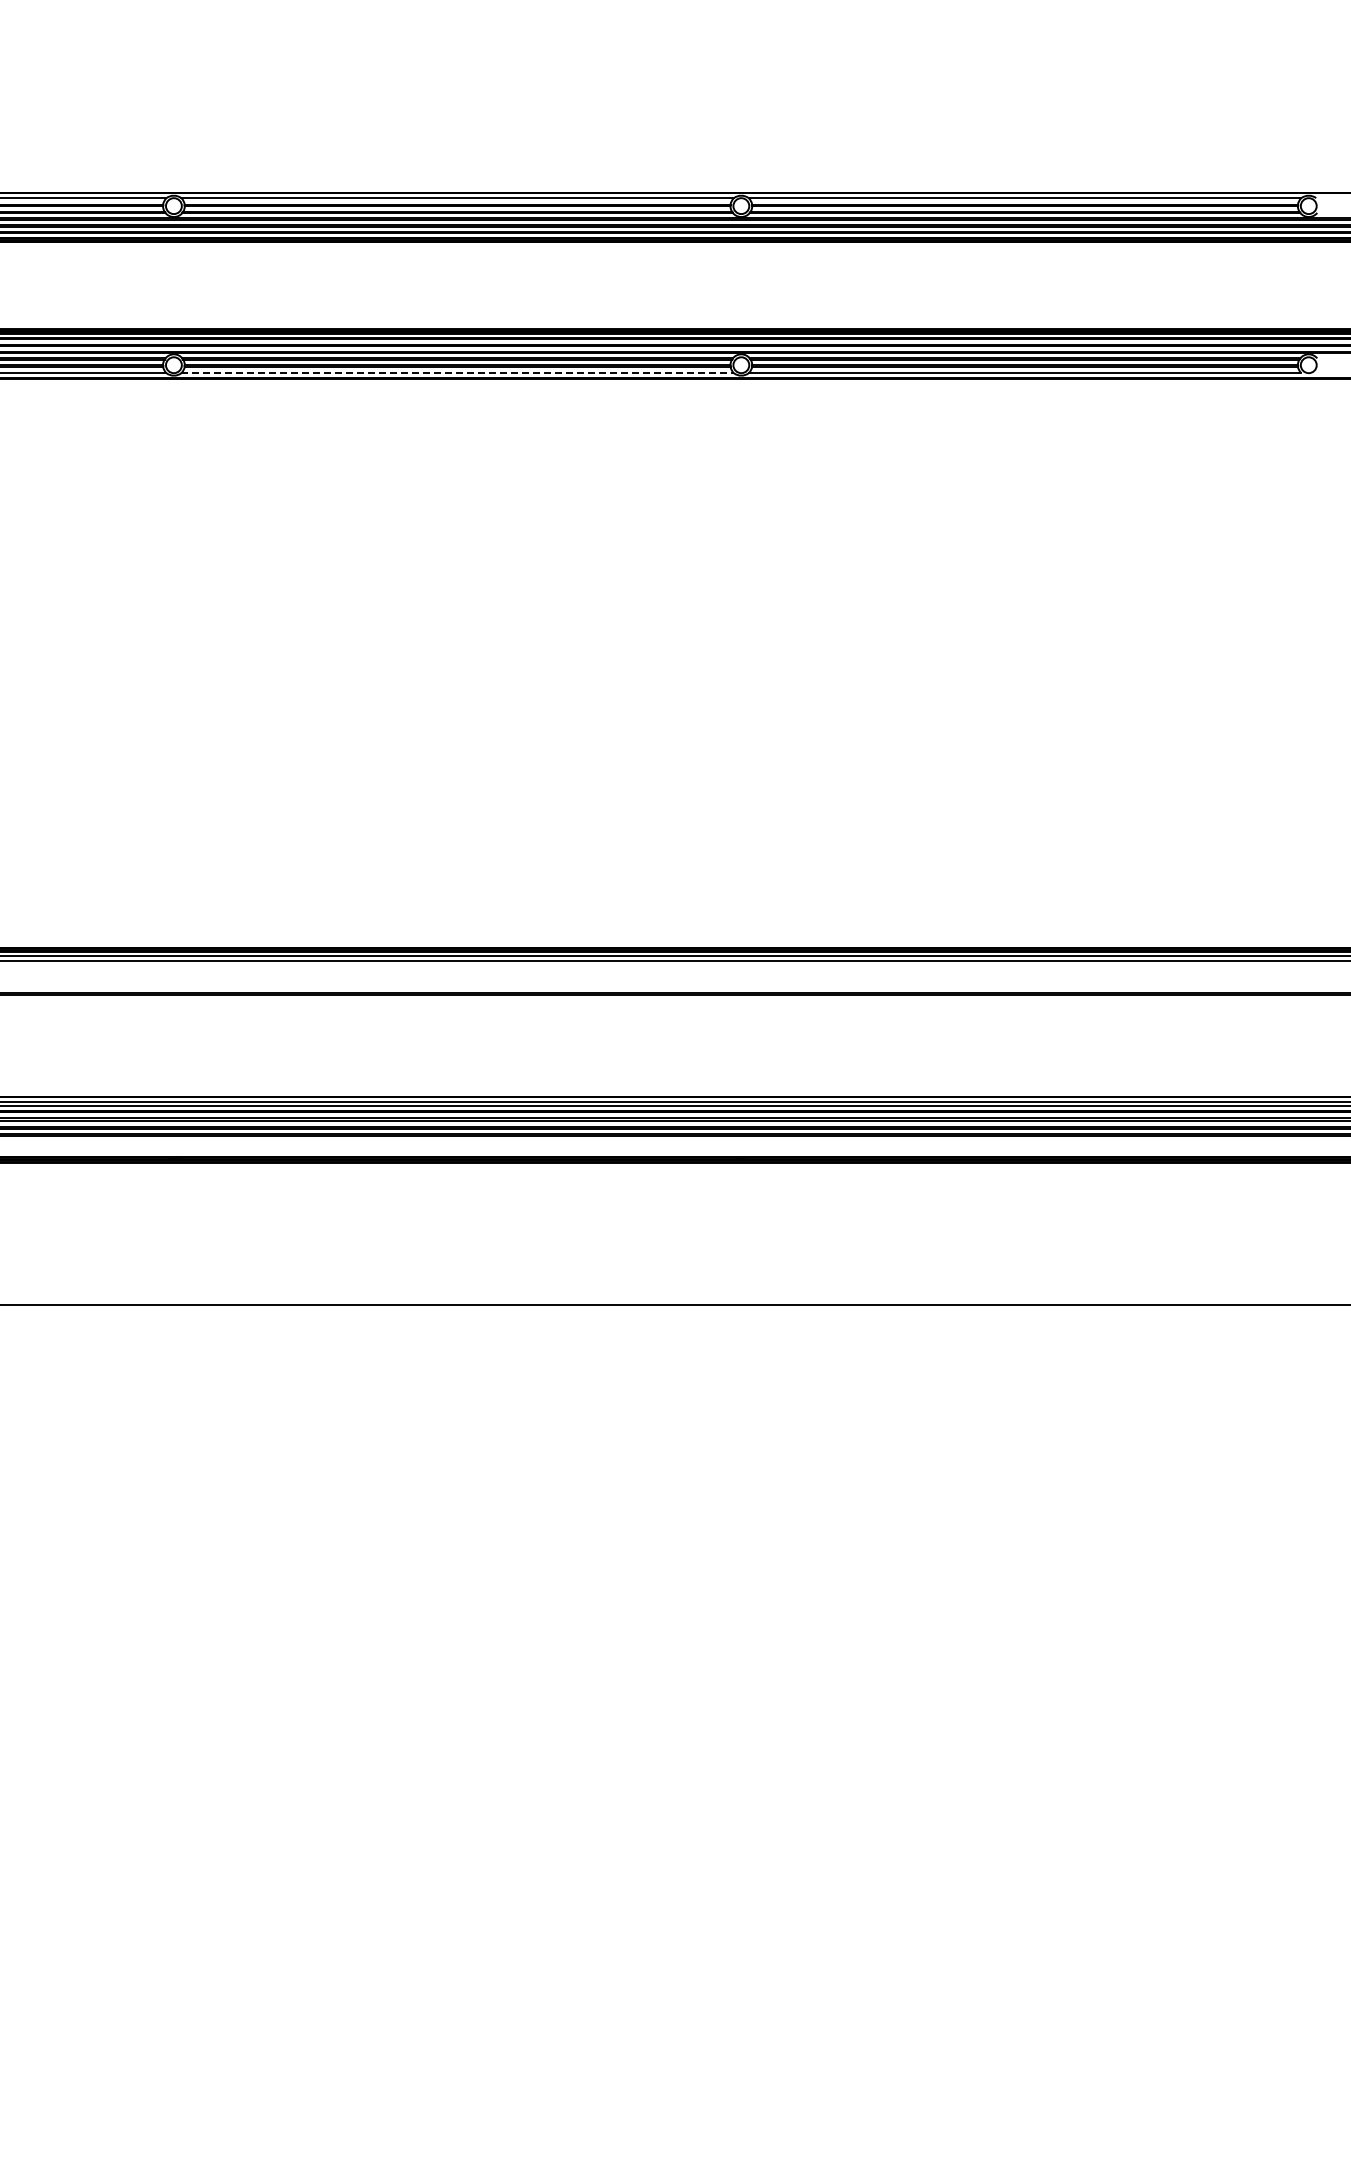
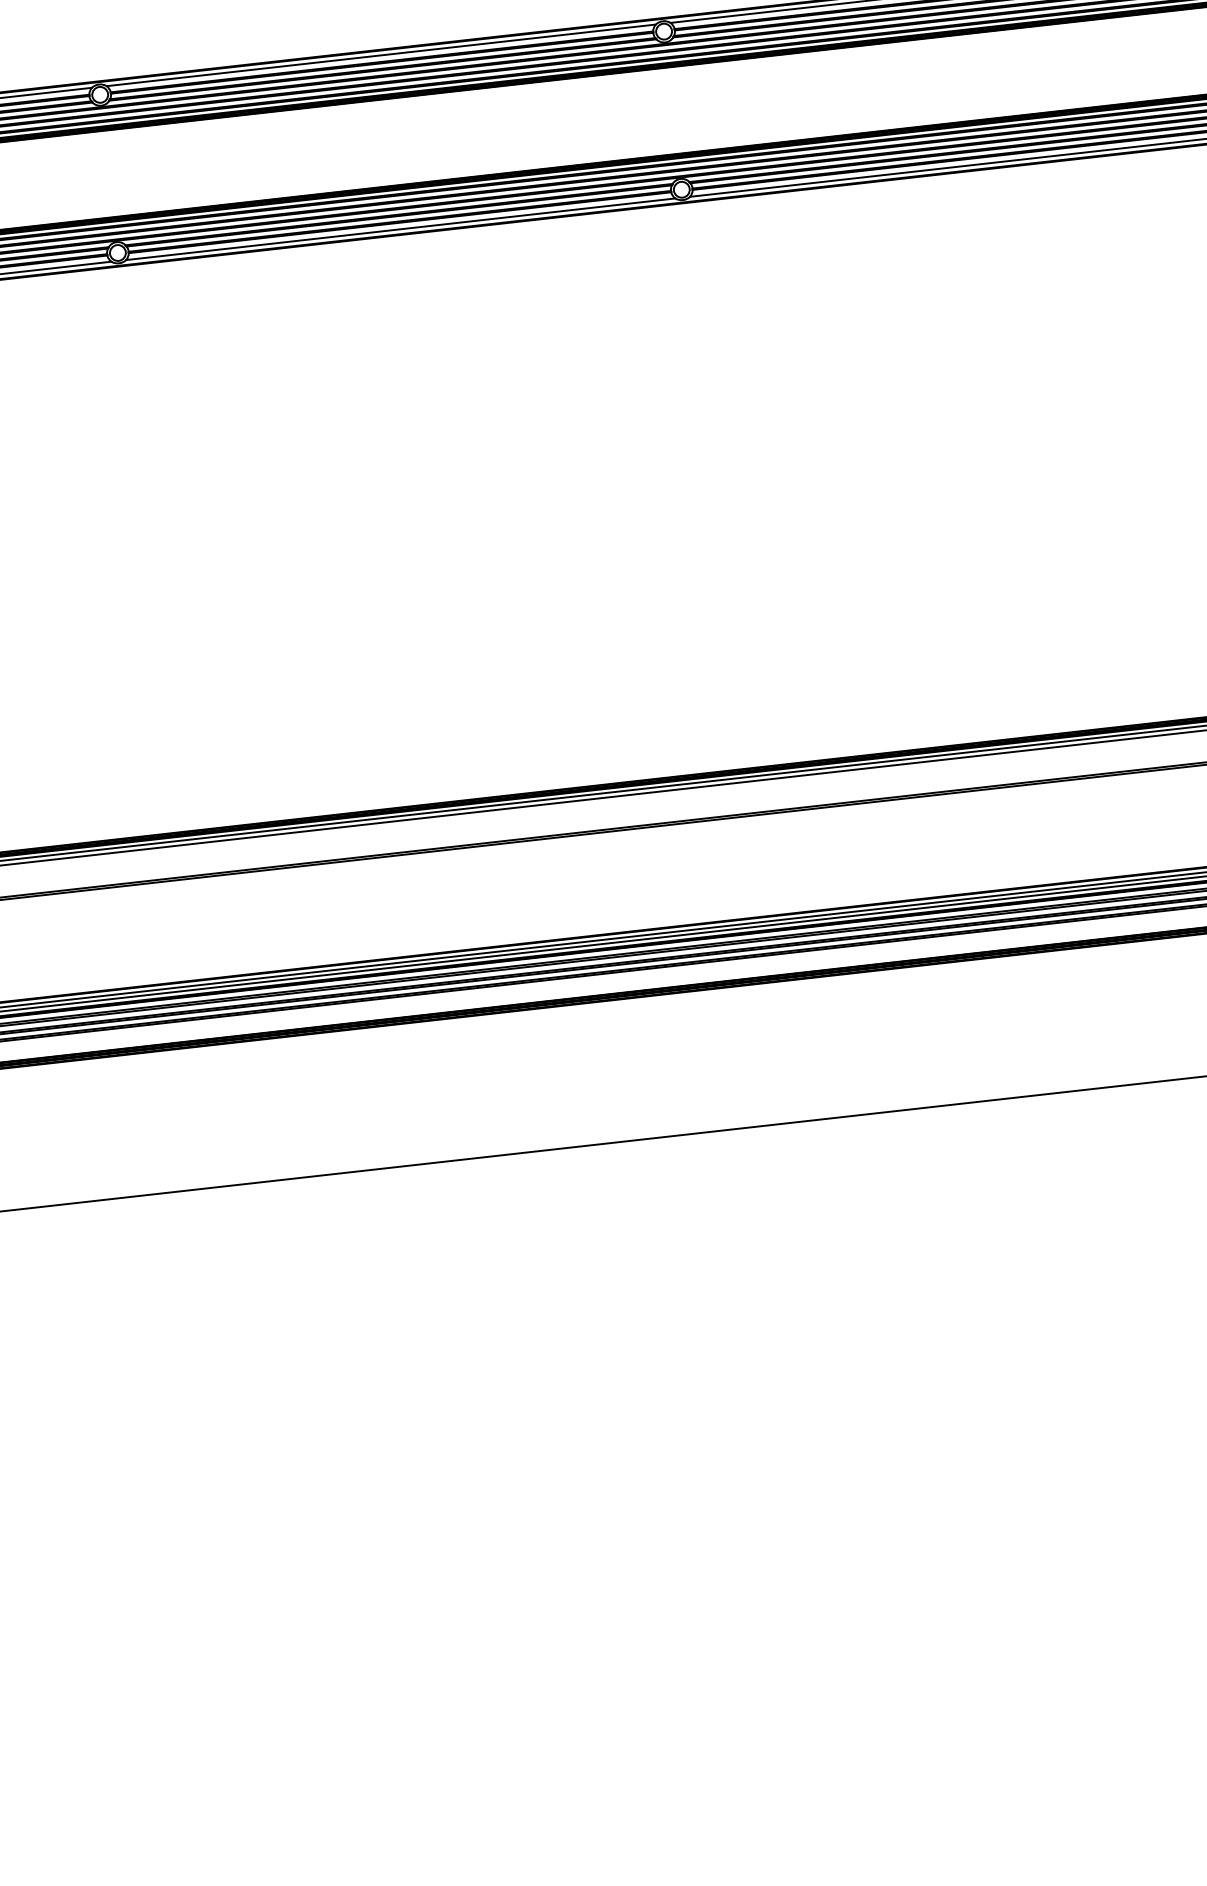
line: (458, 373) -> (401, 229), dashed -> solid

